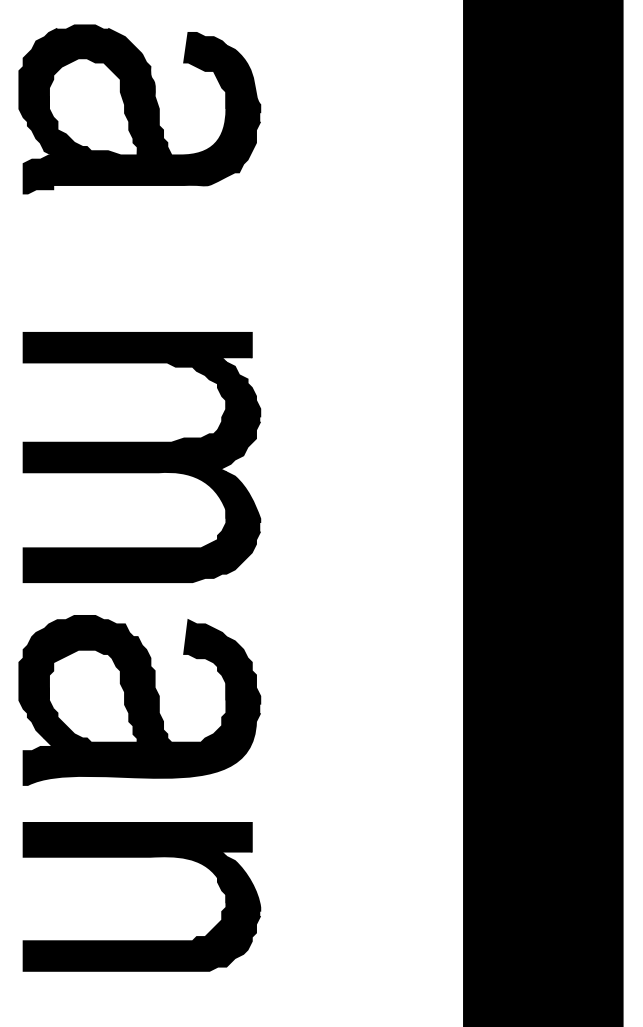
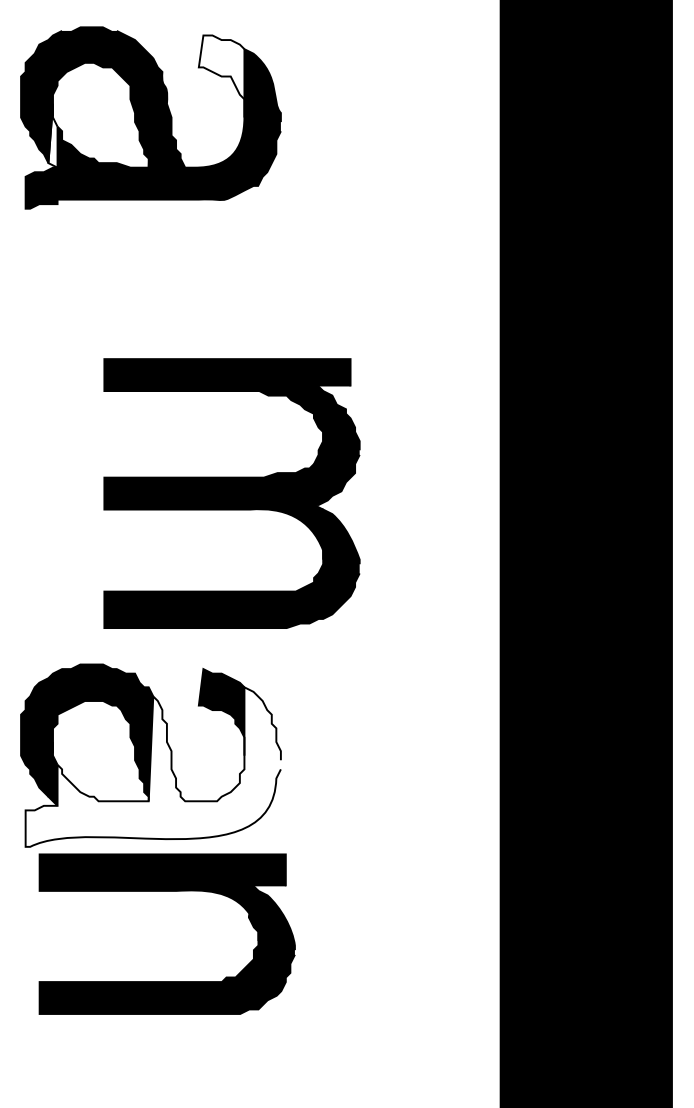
fill: (205, 70) -> (221, 76), removed
fill: (48, 125) -> (52, 135), removed
part: (141, 457) -> (231, 493), moved
fill: (141, 710) -> (152, 766), removed
part: (141, 857) -> (166, 891), moved

